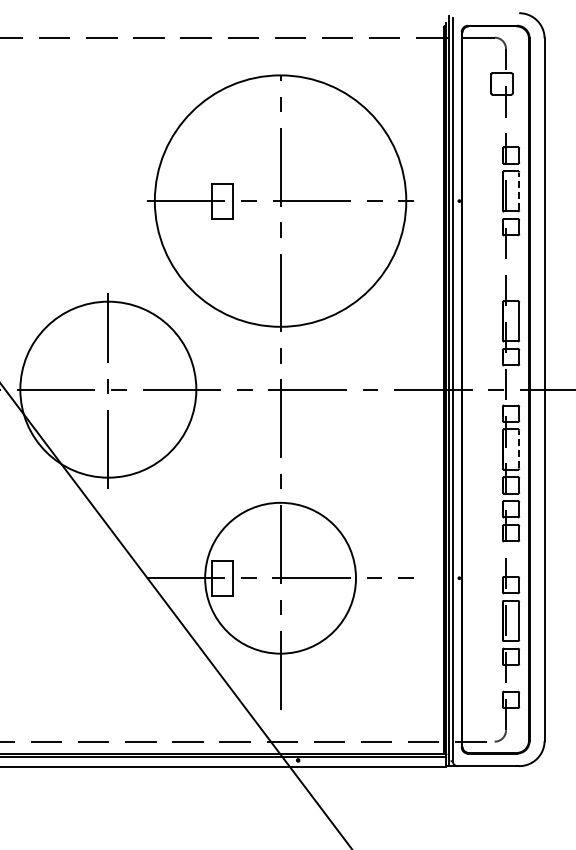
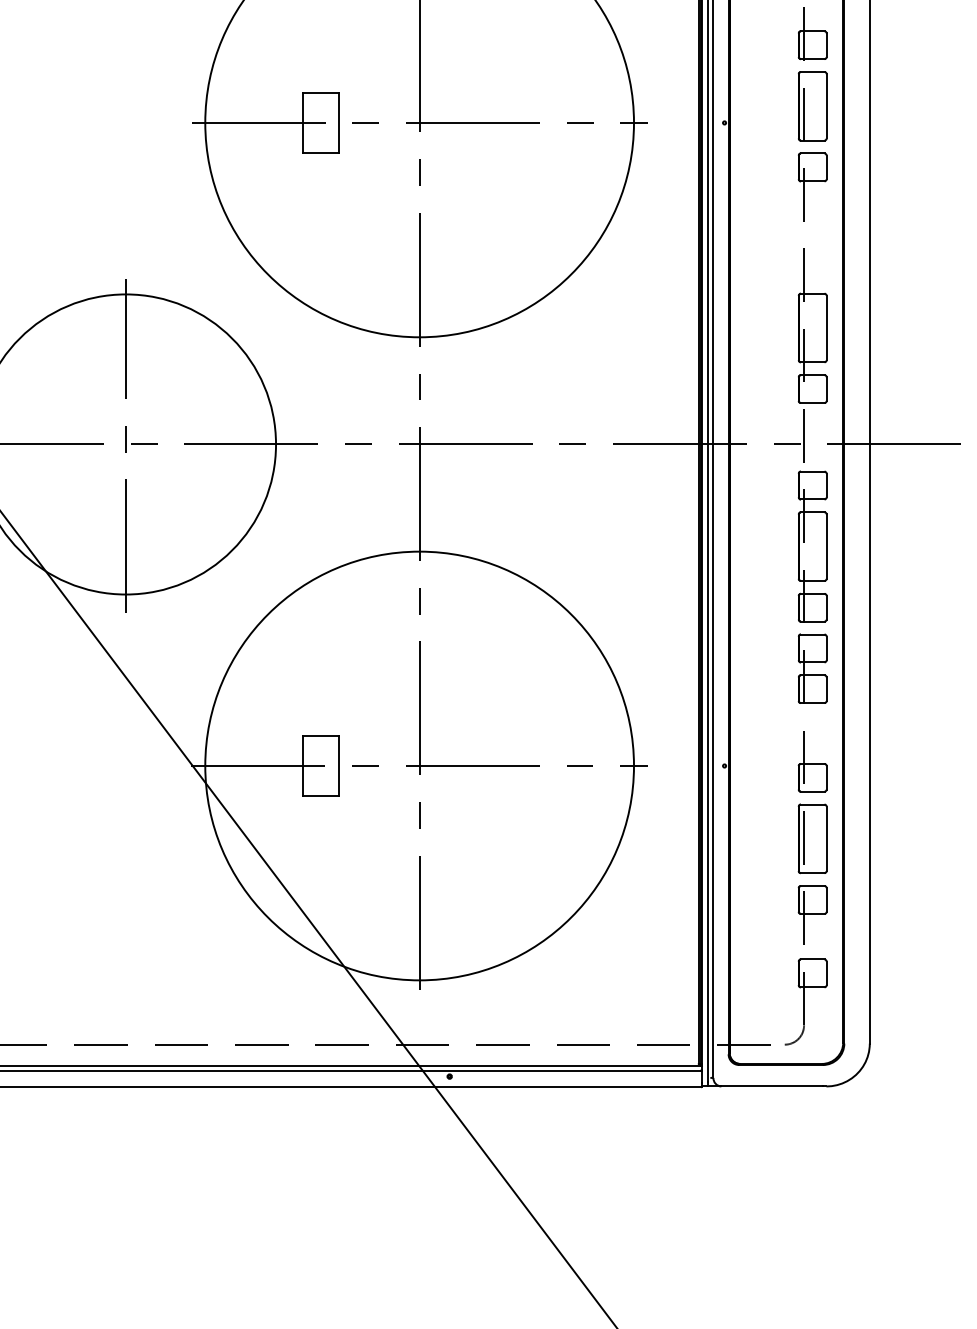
line: (519, 191) -> (827, 106), dashed -> solid
line: (519, 449) -> (827, 546), dashed -> solid
circle: (280, 577) -> (419, 764), size x1.67

